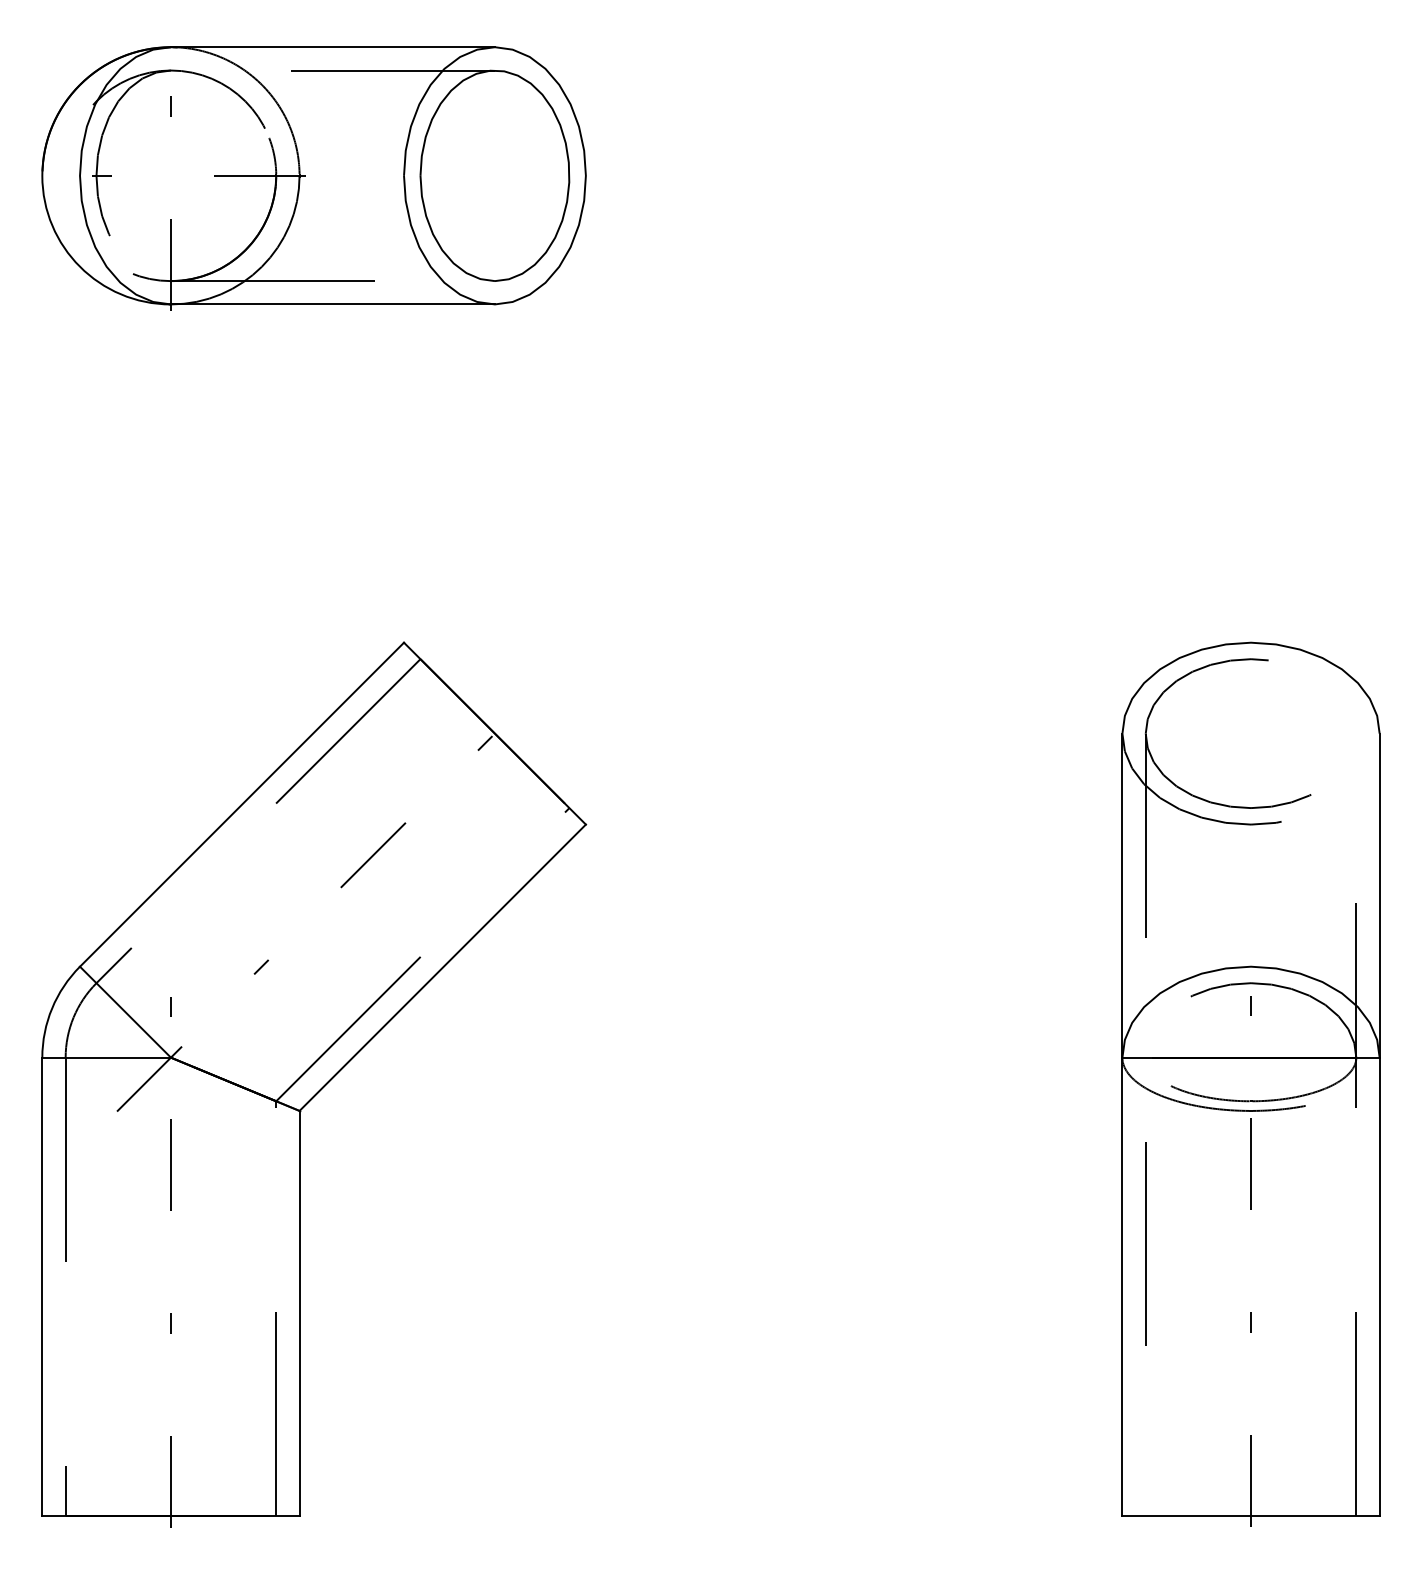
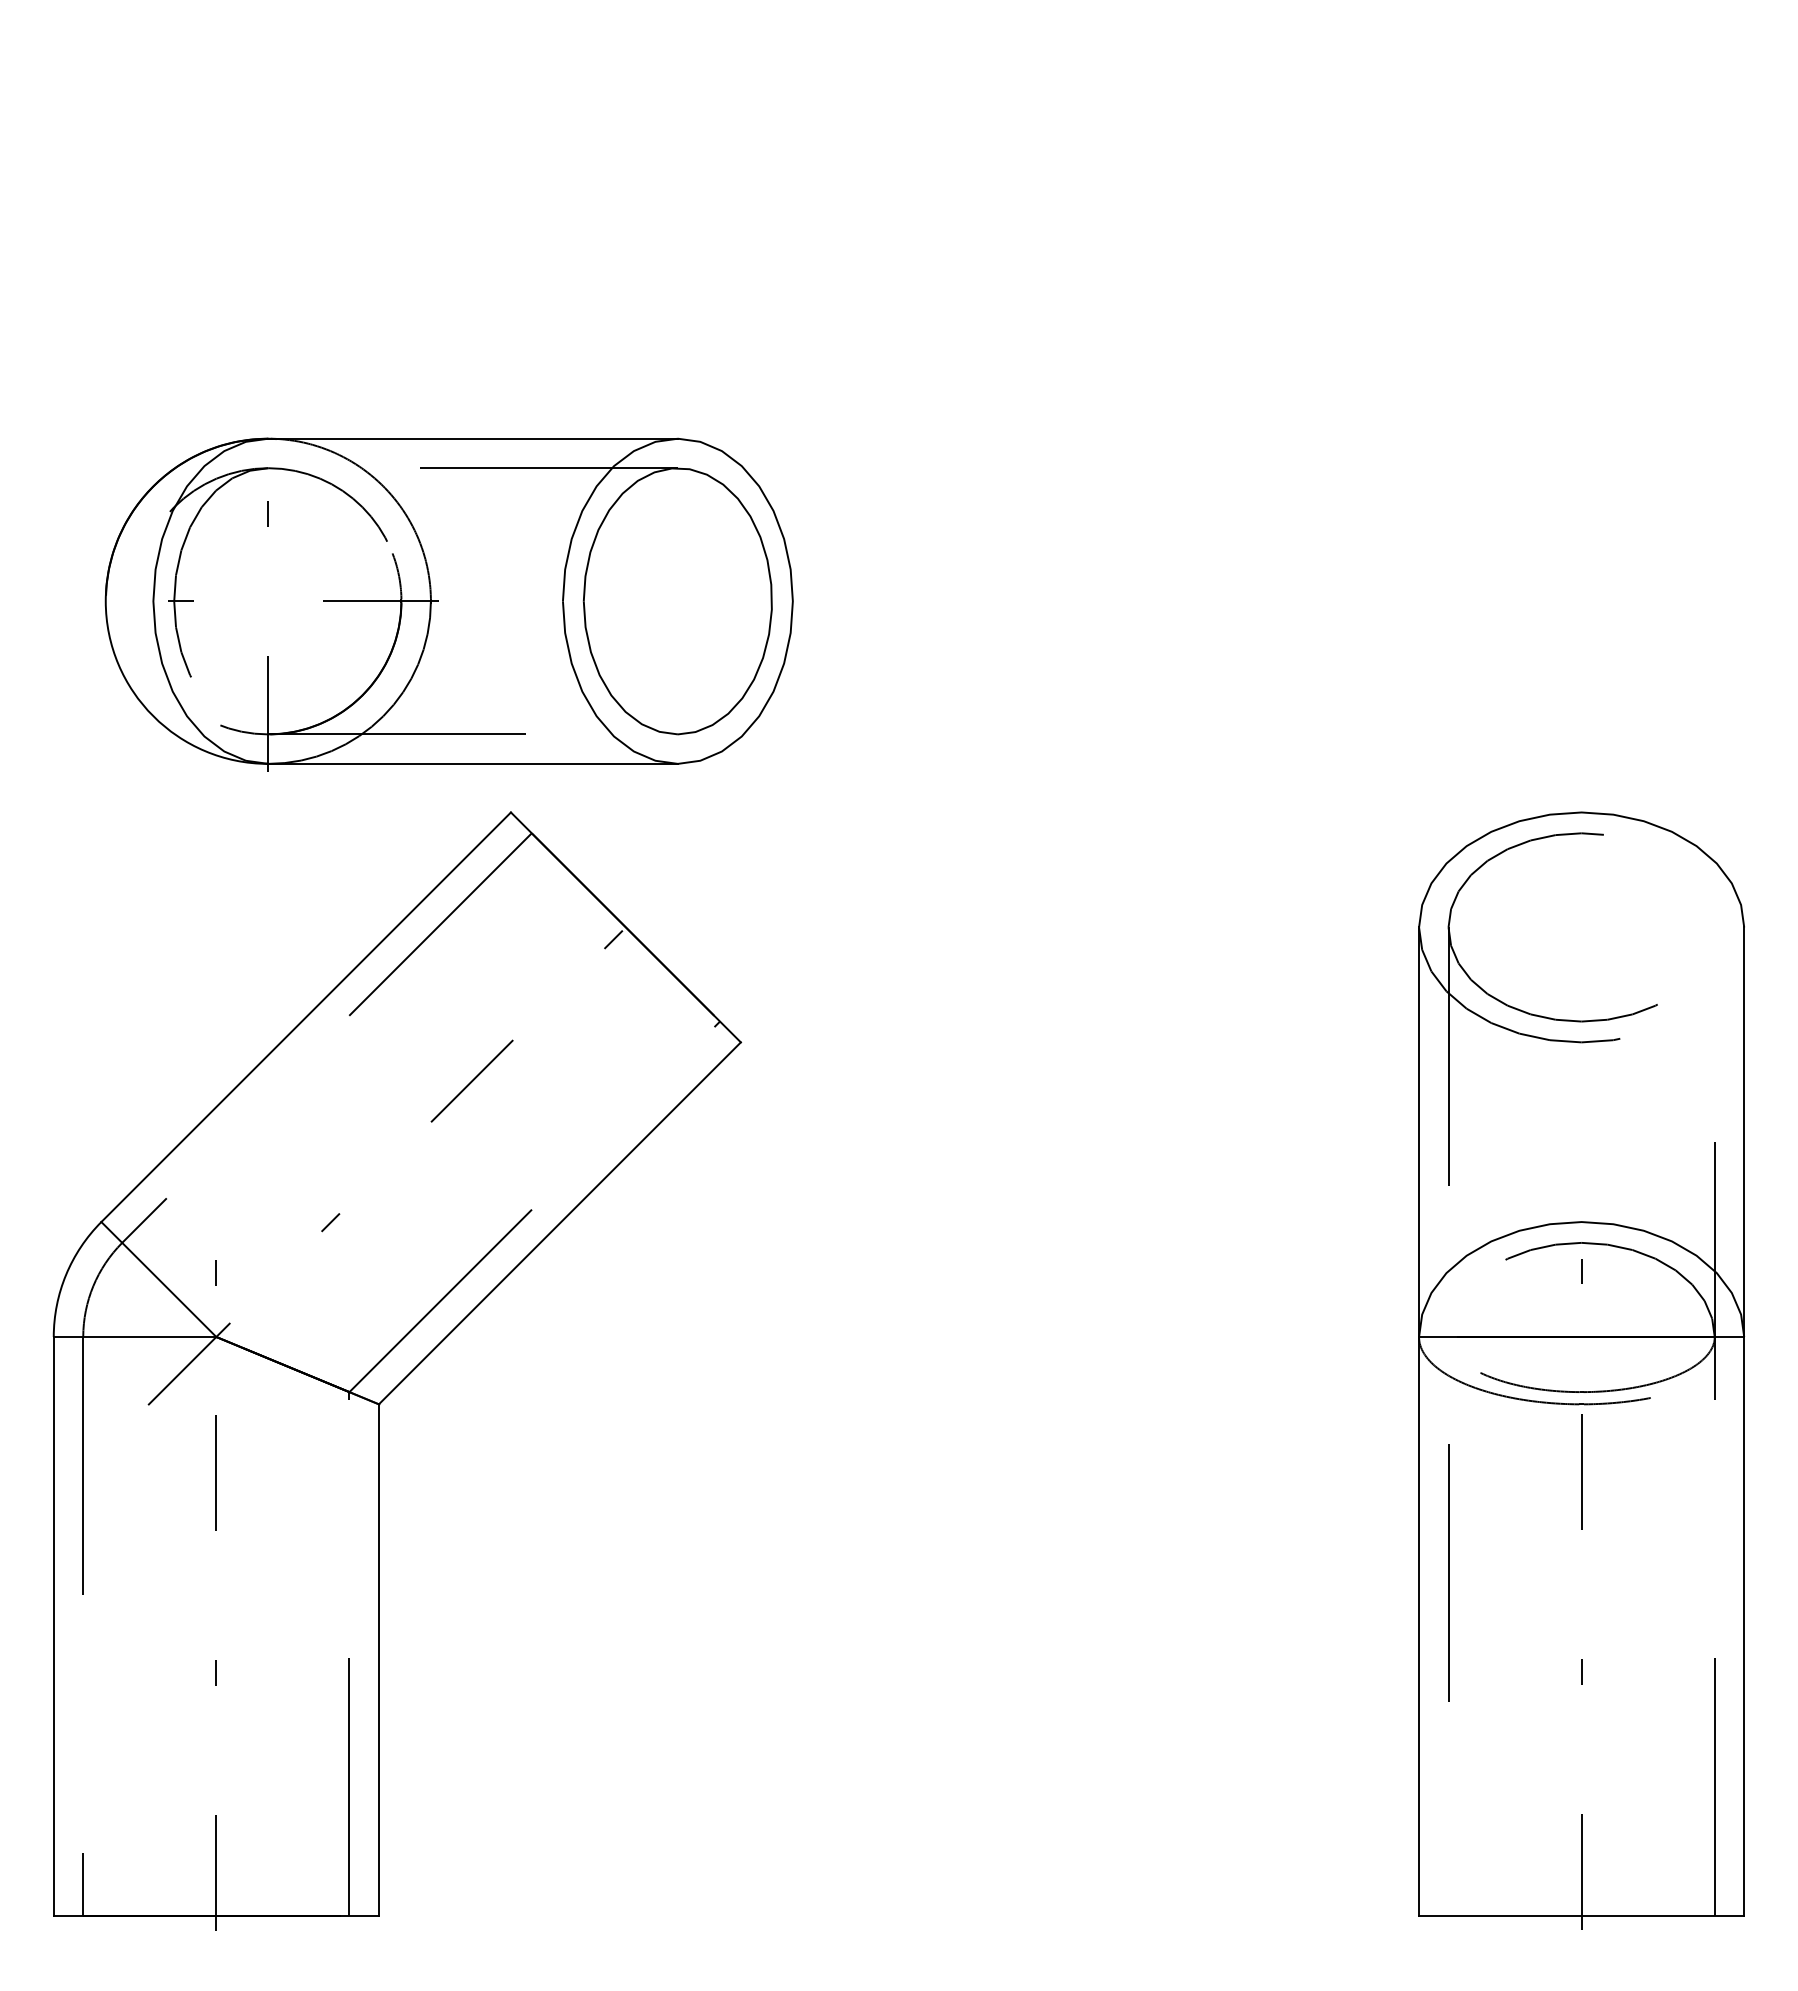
part: (313, 178) -> (448, 604), moved

